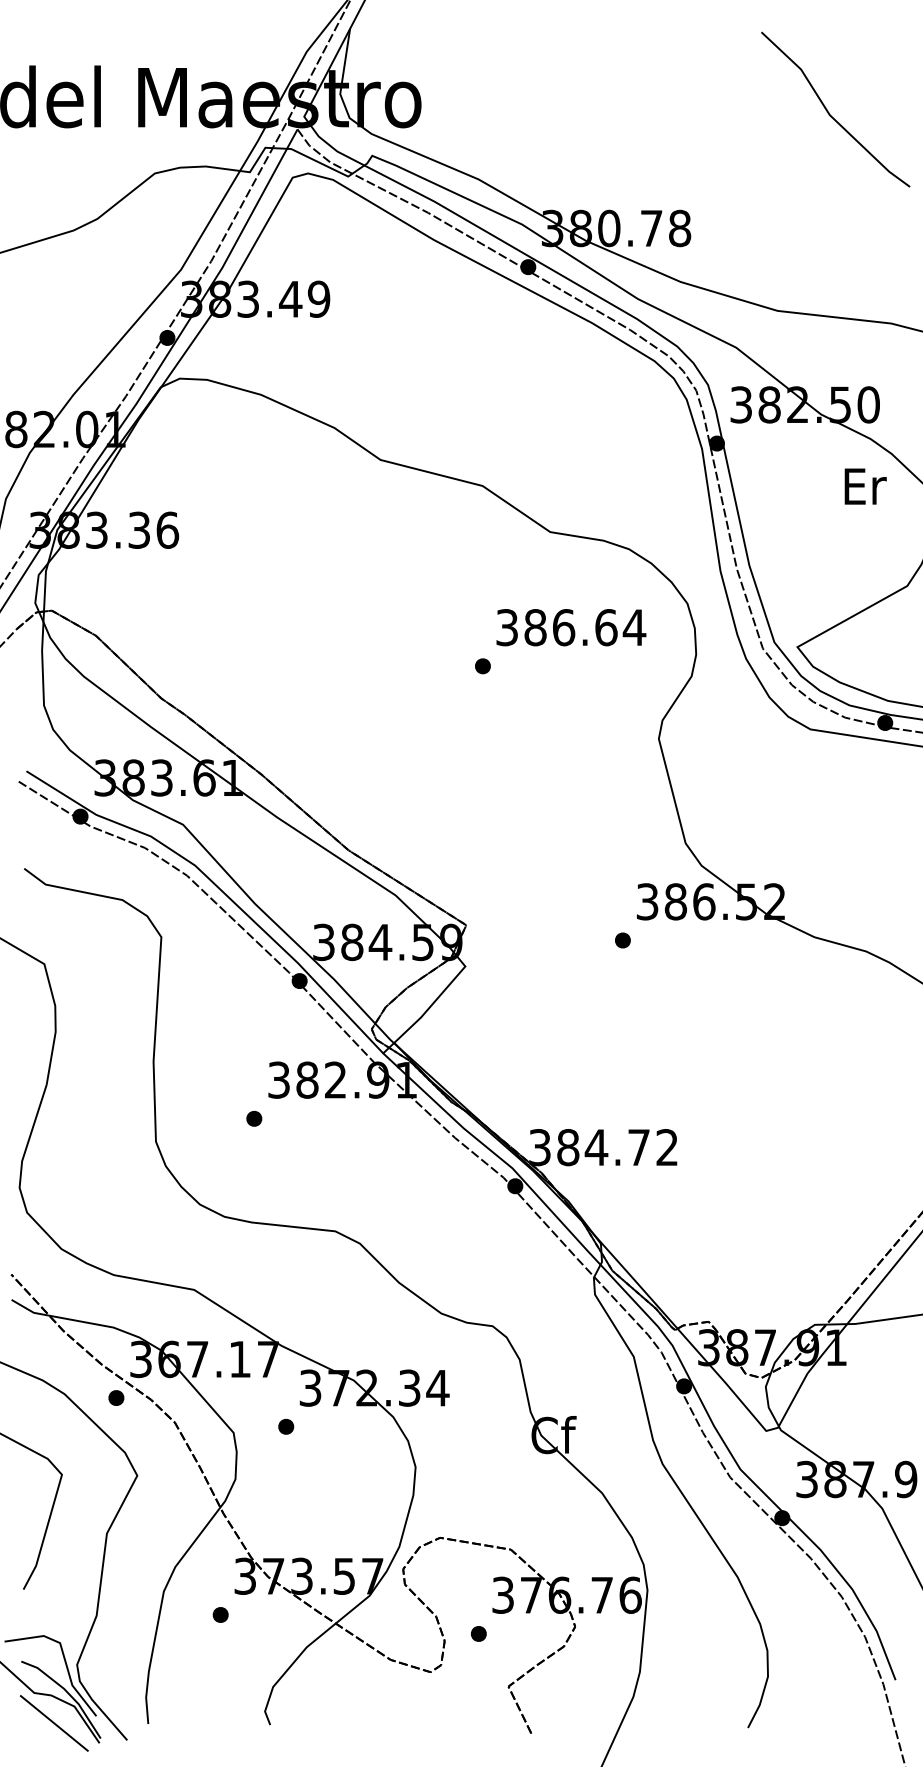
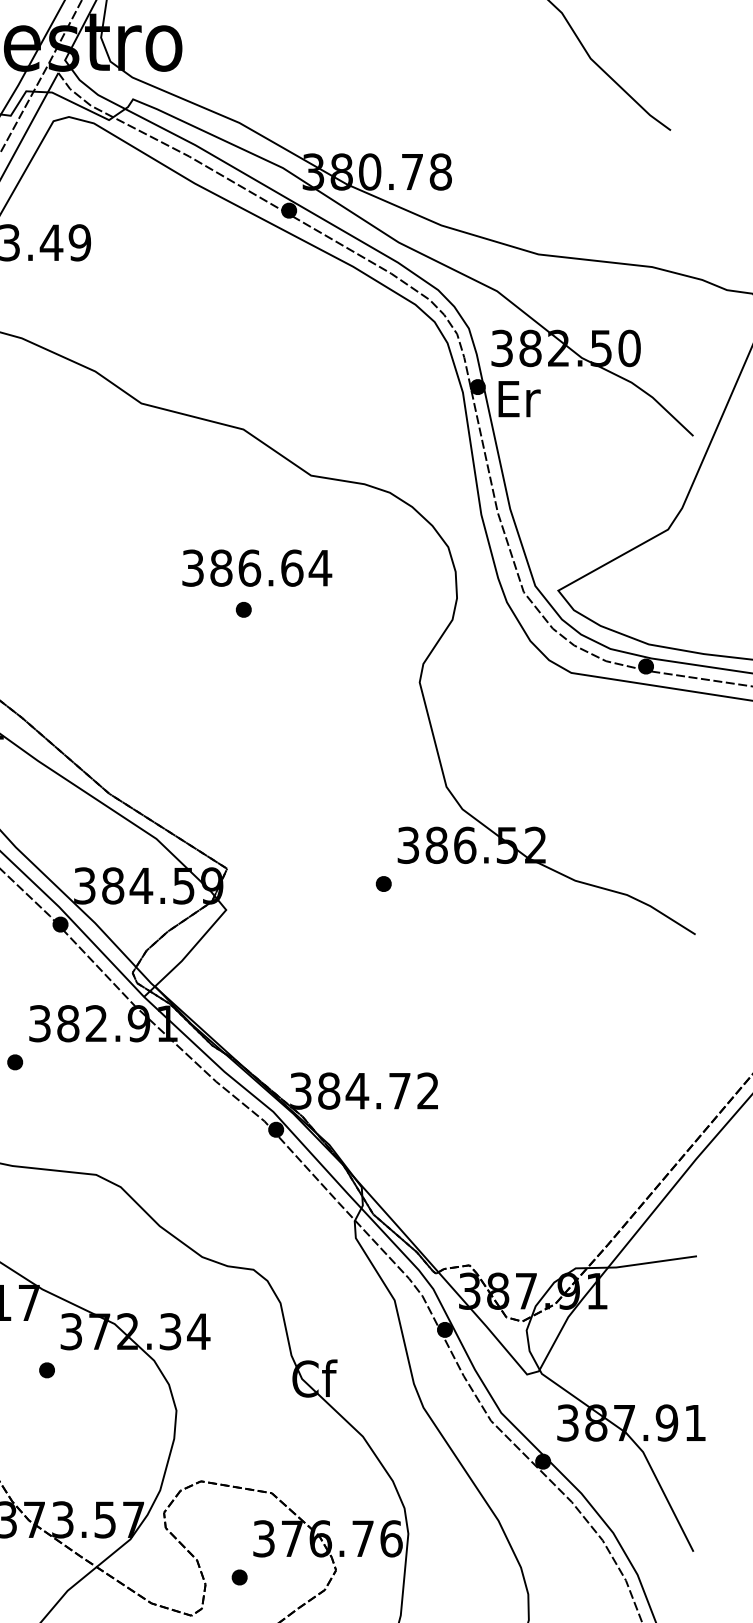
text: (865, 486) -> (519, 399), moved
text: (571, 627) -> (257, 568), moved

